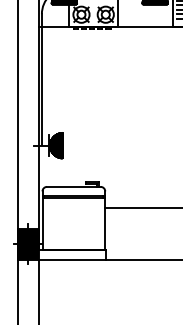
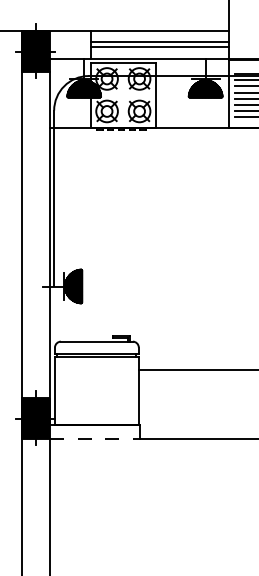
line: (72, 260) -> (94, 439), solid -> dashed

